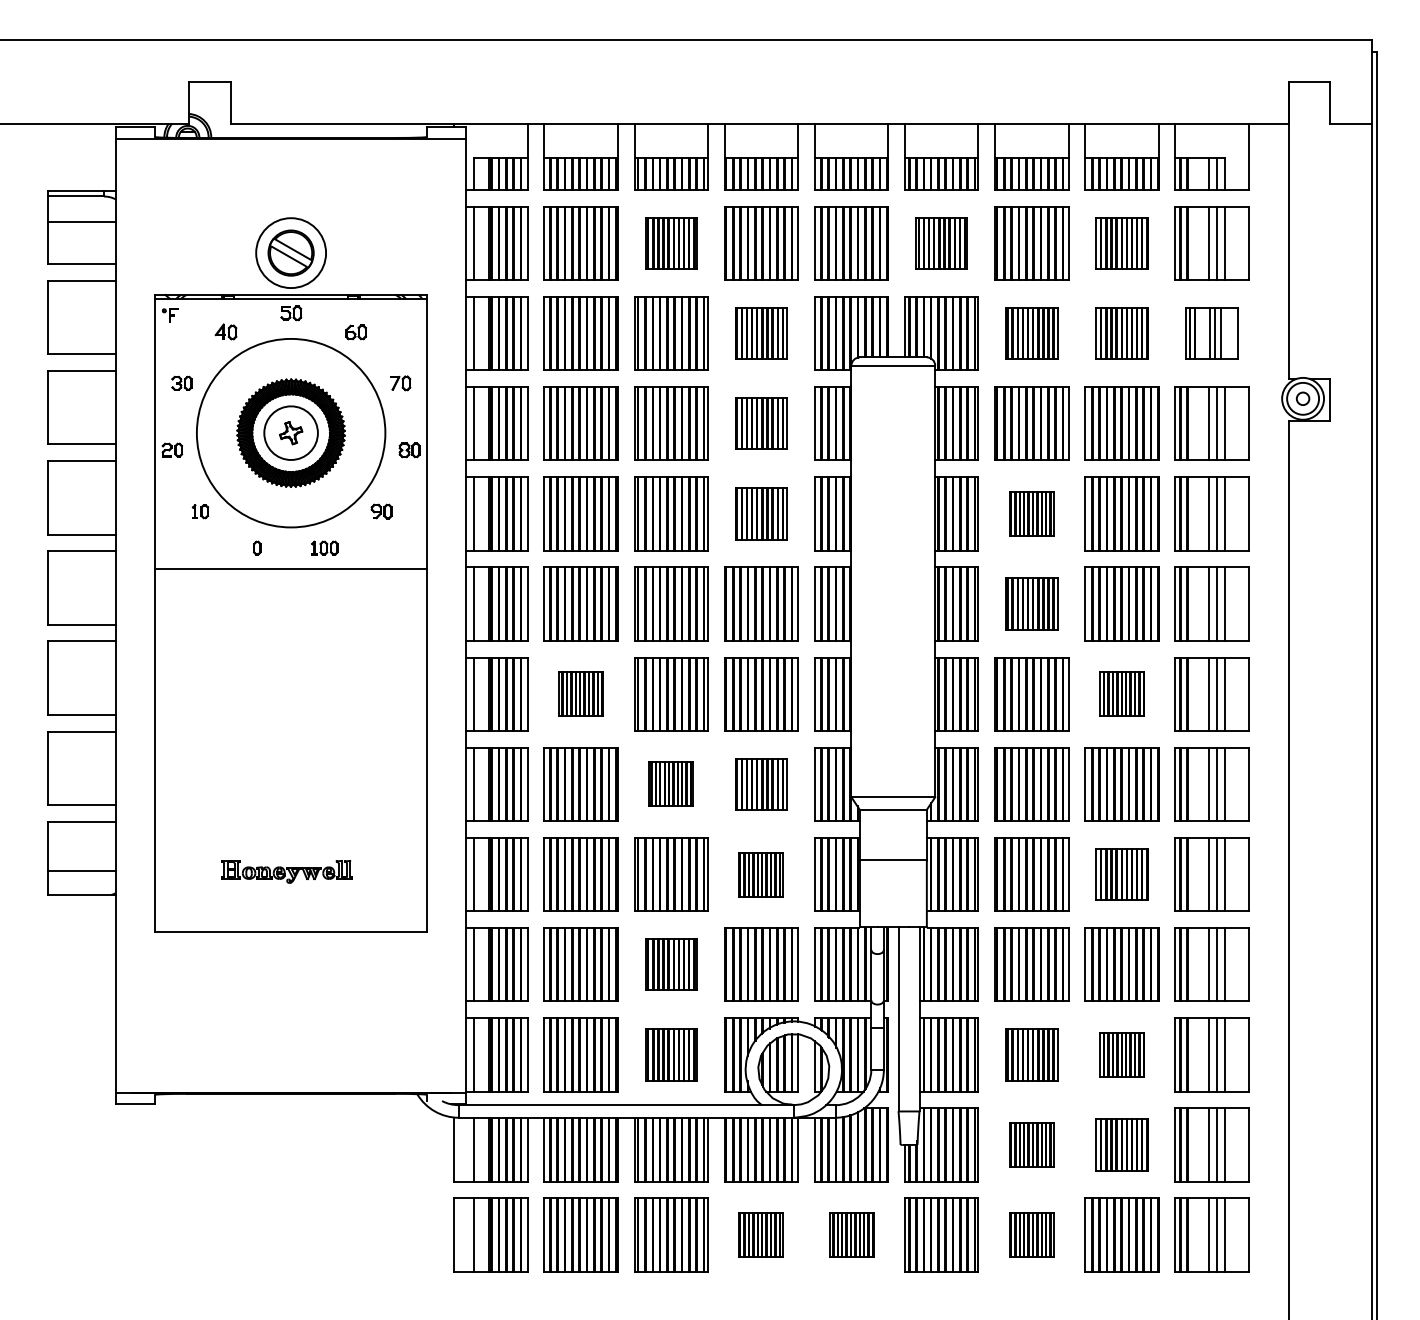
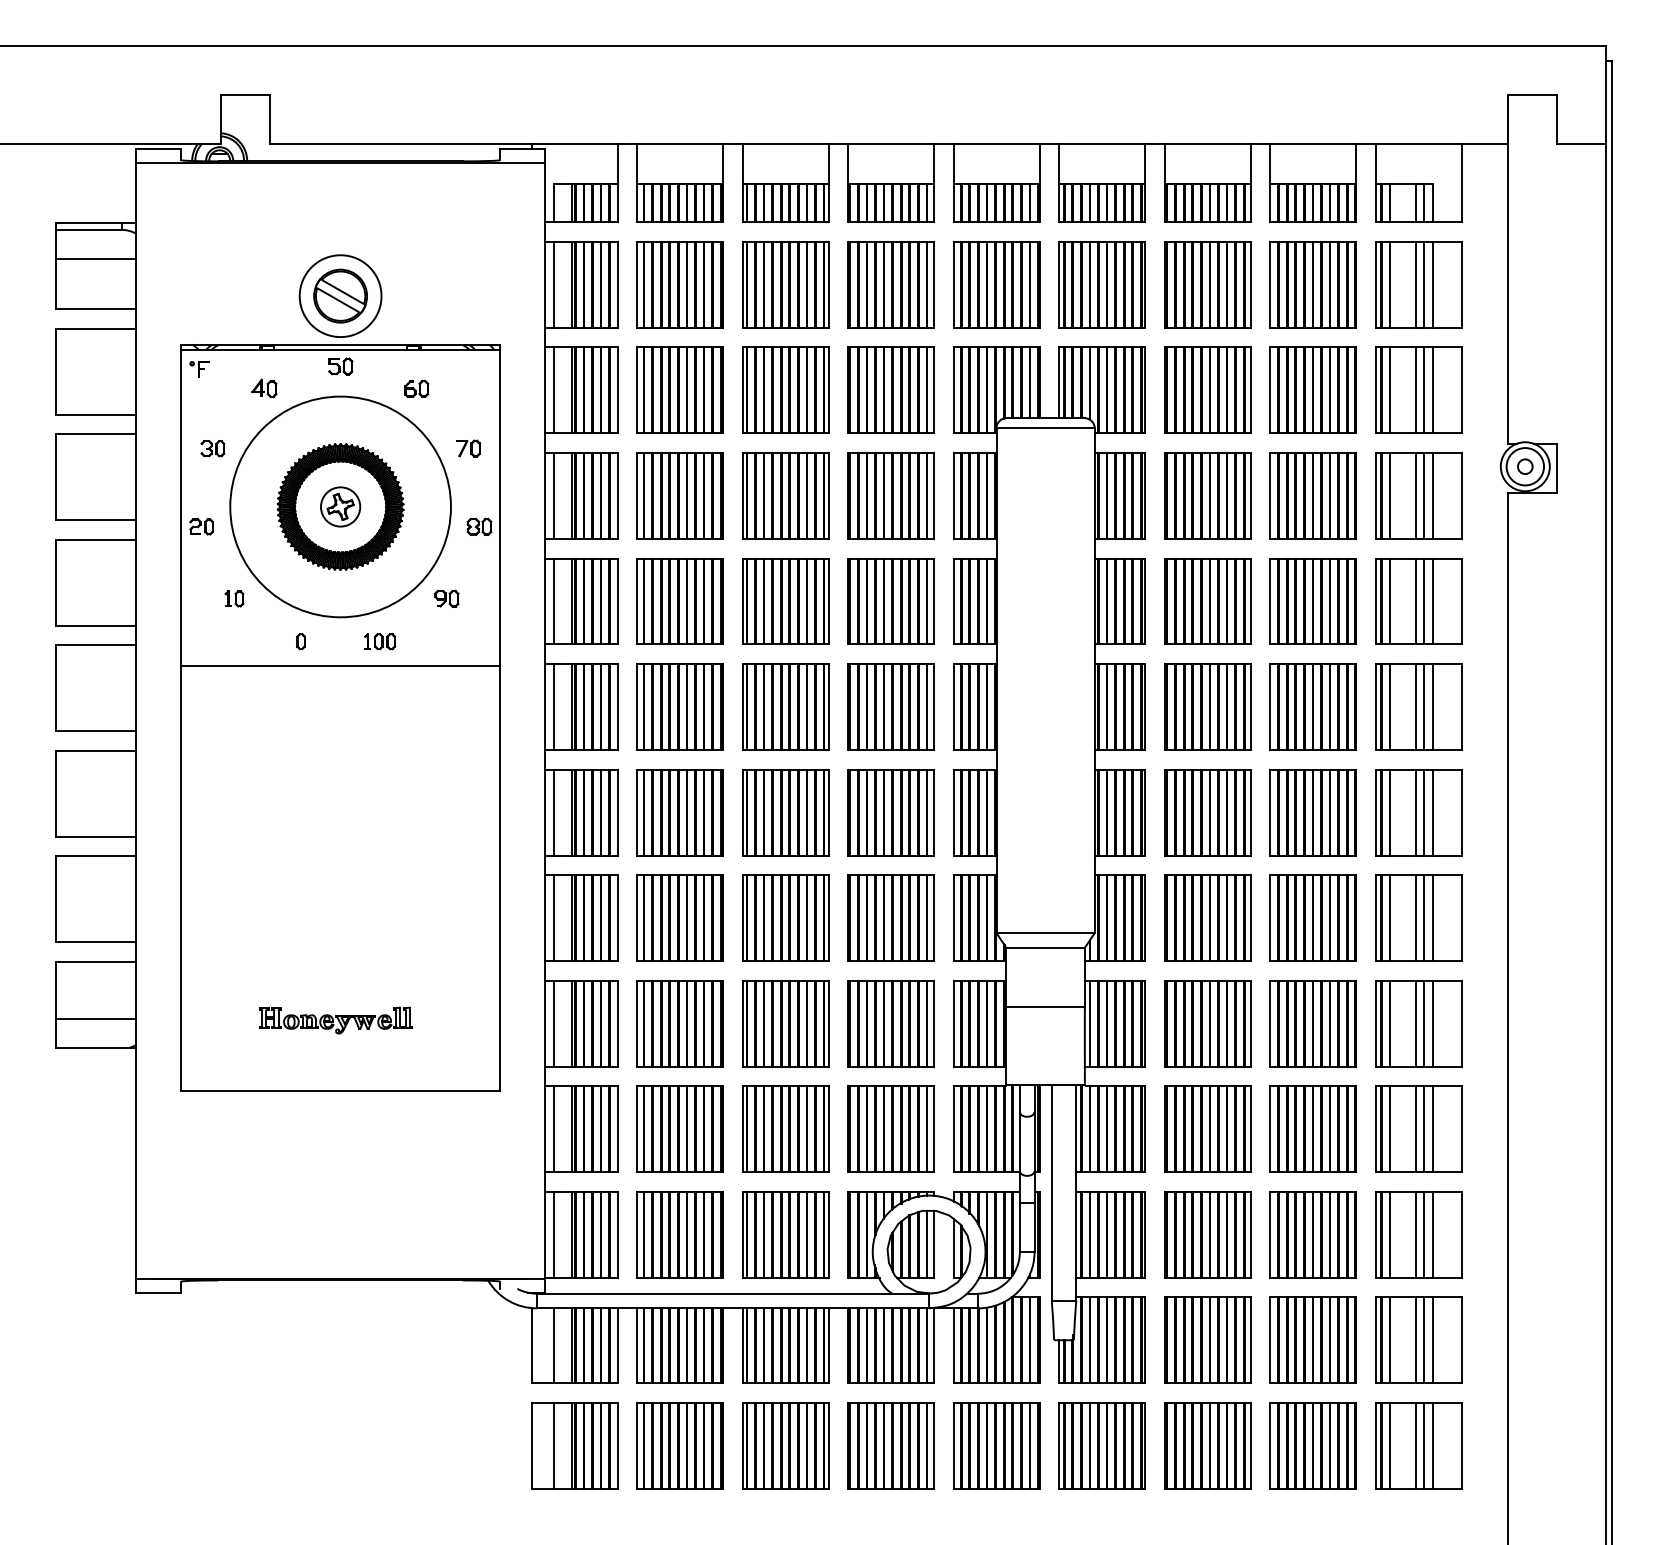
part: (671, 243) -> (785, 284), size x1.43
part: (941, 243) -> (1102, 284), size x1.43
part: (1121, 243) -> (1312, 284), size x1.43
part: (761, 333) -> (891, 390), size x1.43
part: (1031, 333) -> (1207, 390), size x1.43
part: (1121, 333) -> (1312, 390), size x1.43
part: (1211, 333) -> (1418, 390), size x1.43
part: (761, 423) -> (891, 495), size x1.43
circle: (290, 432) -> (339, 506), size x0.62
part: (761, 513) -> (891, 600), size x1.43
part: (1031, 513) -> (1207, 600), size x1.67
part: (1031, 603) -> (1207, 706), size x1.43
part: (580, 694) -> (679, 812), size x1.67
part: (1121, 694) -> (1312, 812), size x1.67
part: (671, 784) -> (785, 918), size x1.67
part: (761, 784) -> (891, 918), size x1.43
part: (761, 874) -> (891, 1023), size x1.67
part: (1121, 874) -> (1312, 1023), size x1.43
part: (671, 964) -> (785, 1128), size x1.43
part: (671, 1054) -> (785, 1234), size x1.43
part: (1031, 1054) -> (1207, 1234), size x1.43
part: (1121, 1054) -> (1312, 1234), size x1.67
part: (1031, 1144) -> (1207, 1339), size x1.67
part: (1121, 1144) -> (1312, 1339), size x1.43
part: (761, 1234) -> (891, 1445), size x1.67
part: (851, 1234) -> (996, 1445), size x1.67
part: (1031, 1234) -> (1207, 1445), size x1.67

